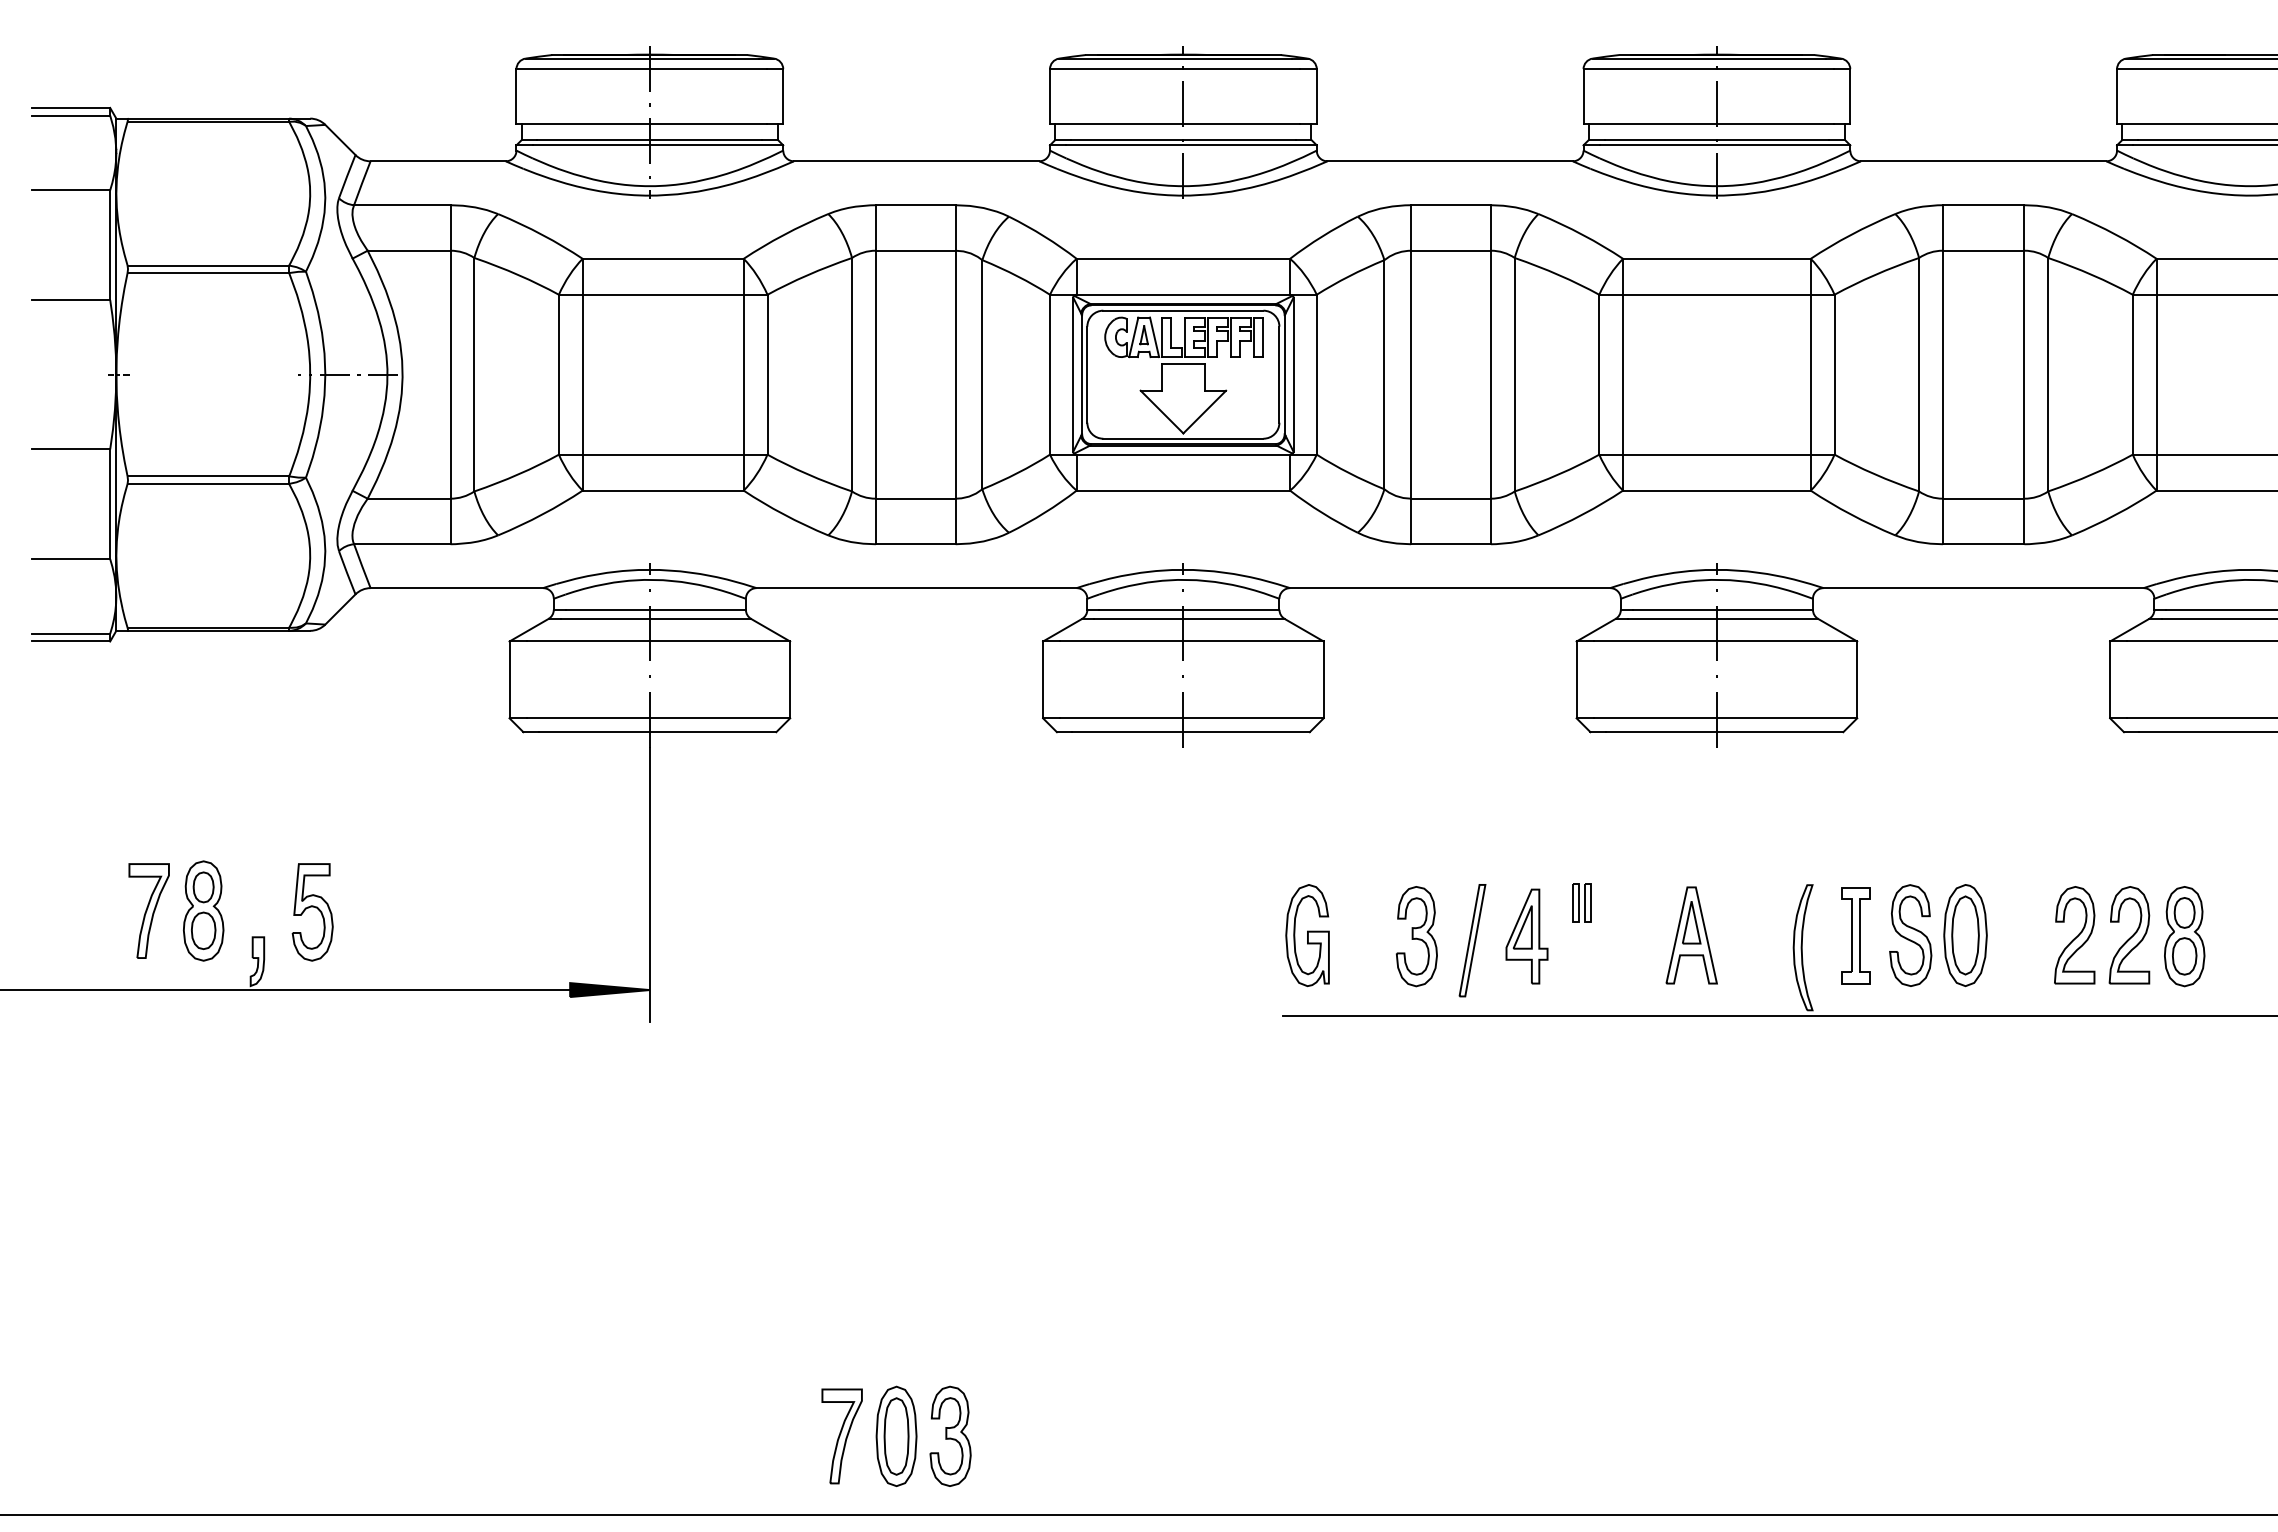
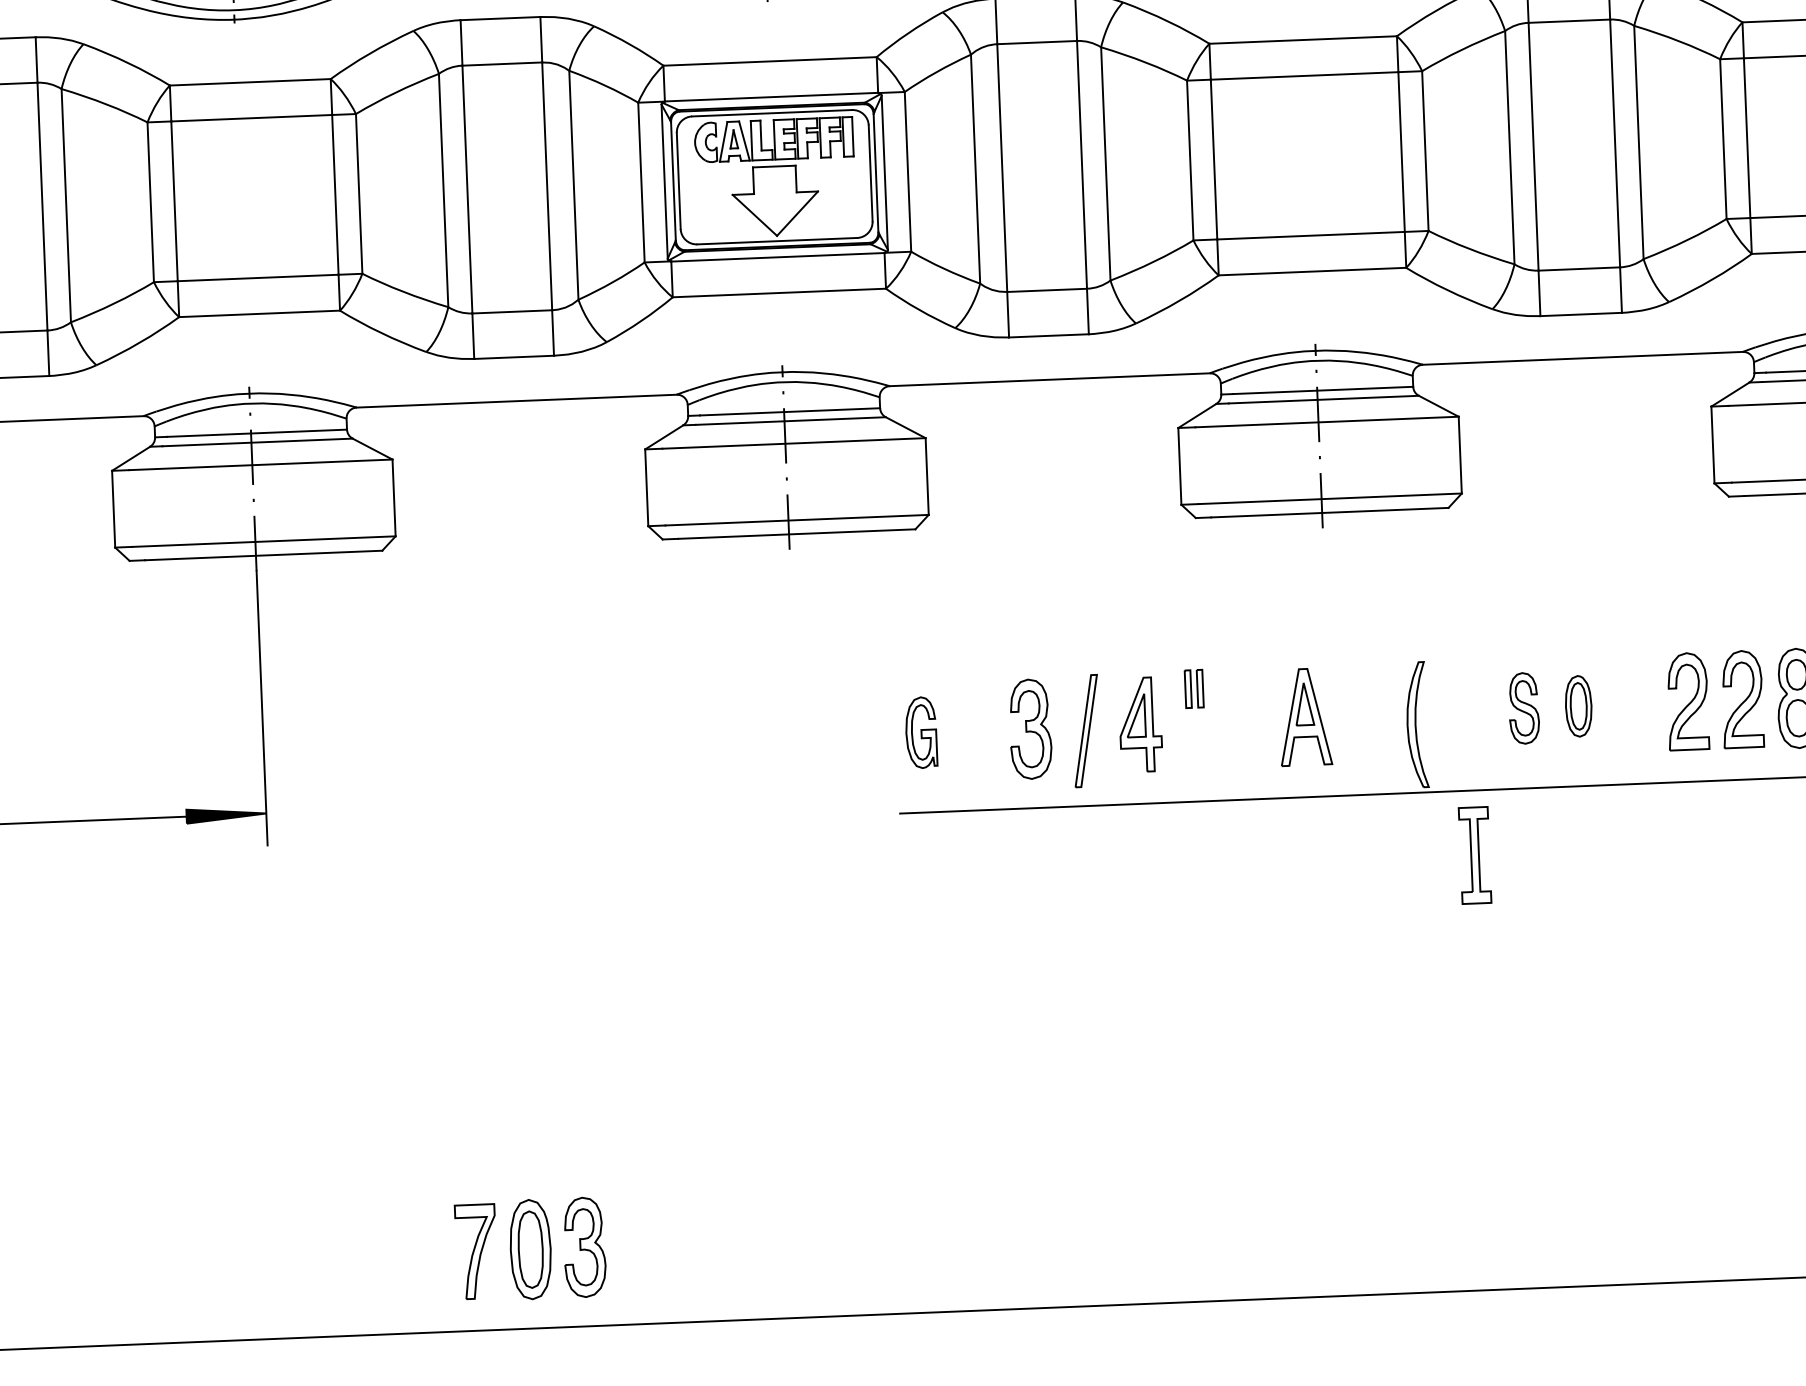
part: (1307, 935) -> (921, 732), size x0.7
part: (1855, 935) -> (1474, 855), moved
part: (1910, 935) -> (1523, 708), size x0.7
part: (1965, 935) -> (1578, 706), size x0.6

